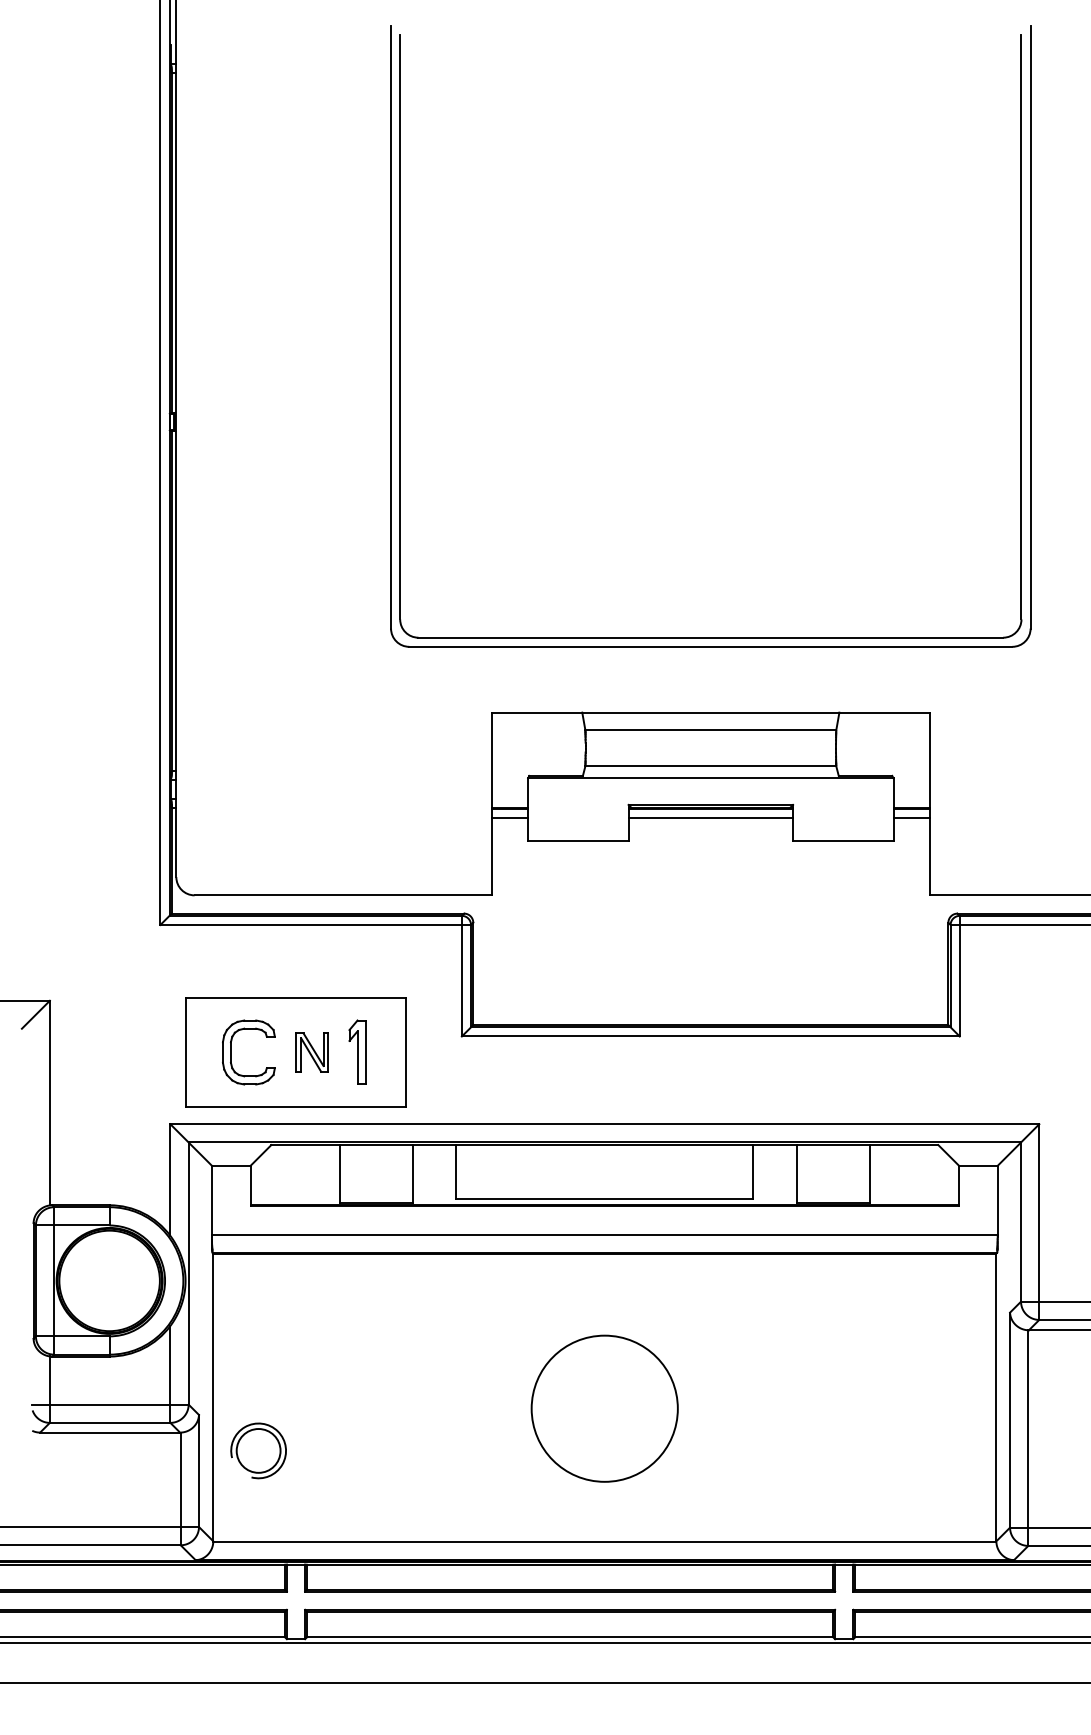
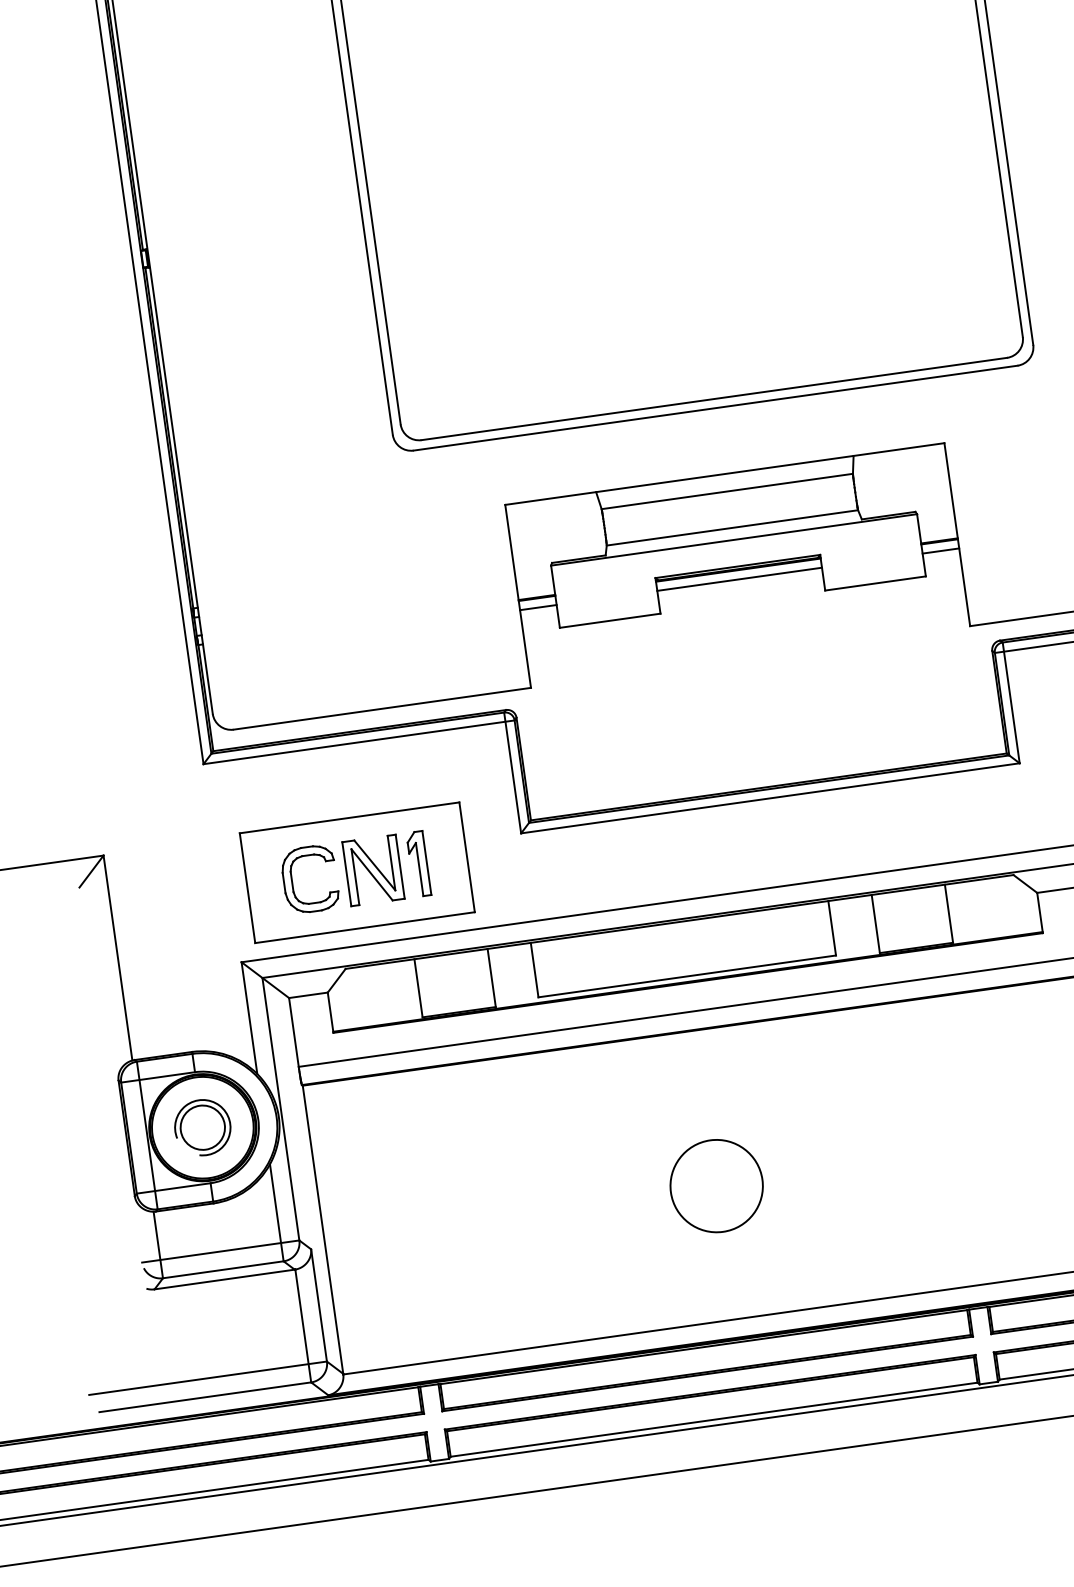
part: (312, 1052) -> (373, 870), size x1.67
circle: (604, 1408) -> (716, 1185), size x0.62
part: (258, 1450) -> (202, 1127), moved

